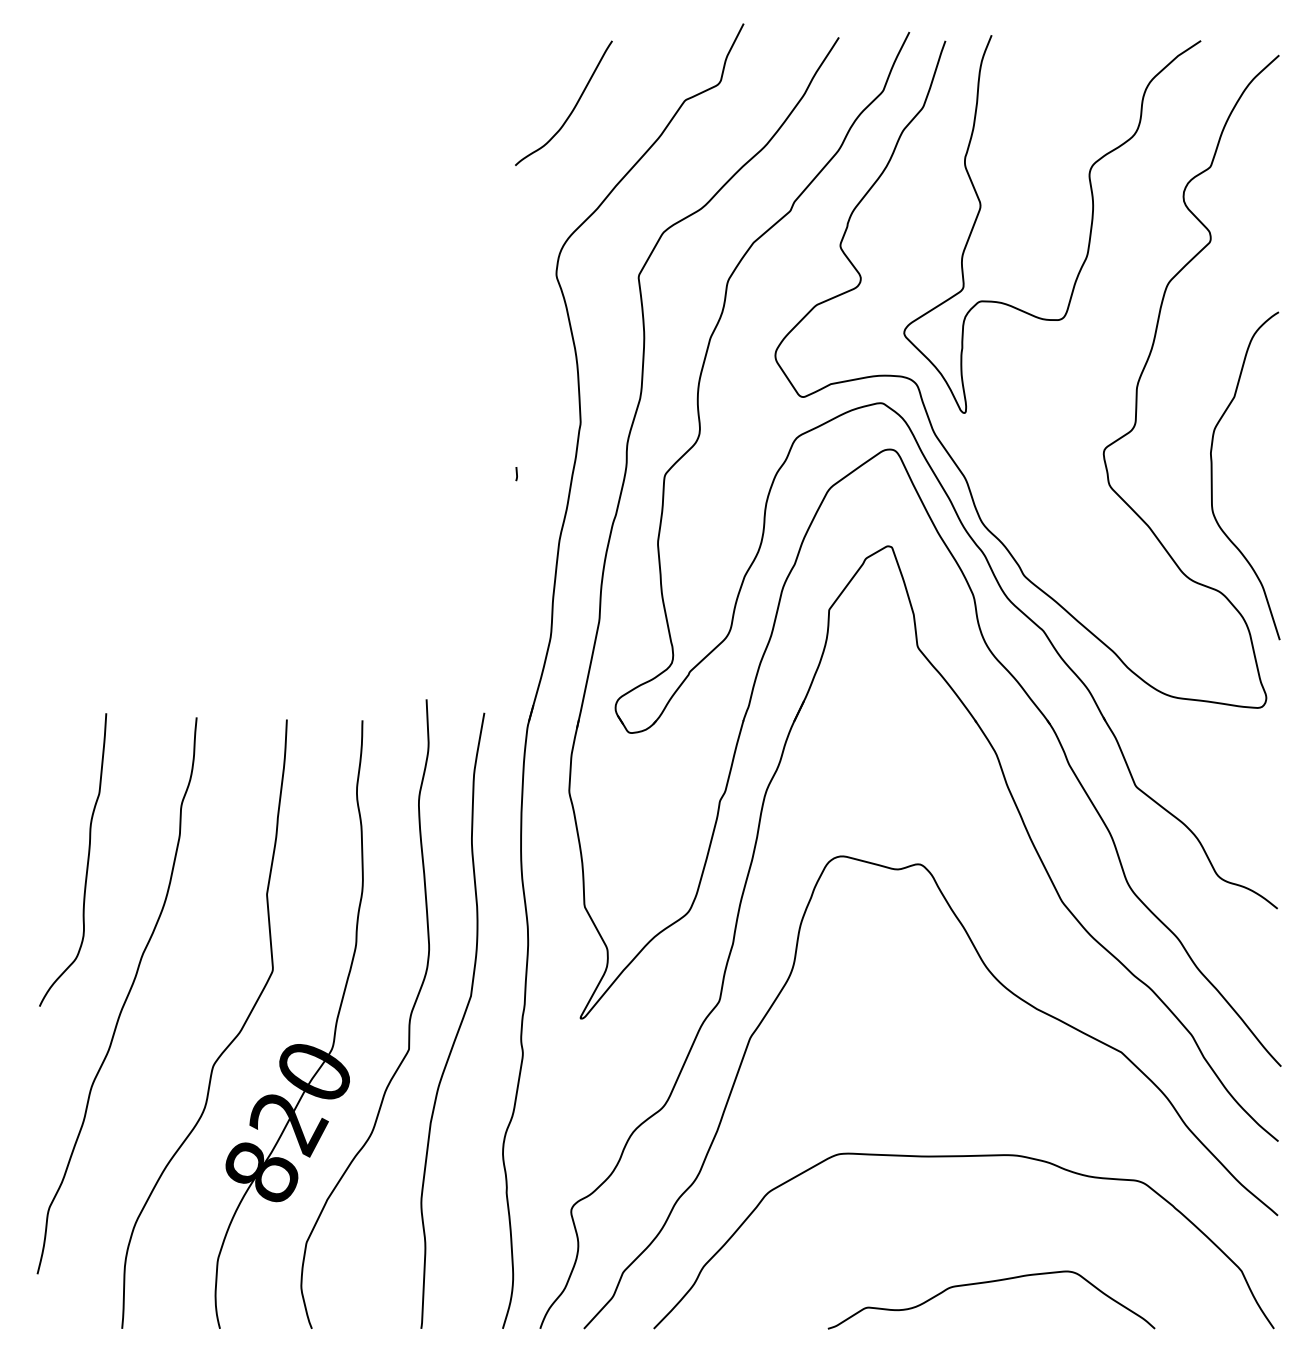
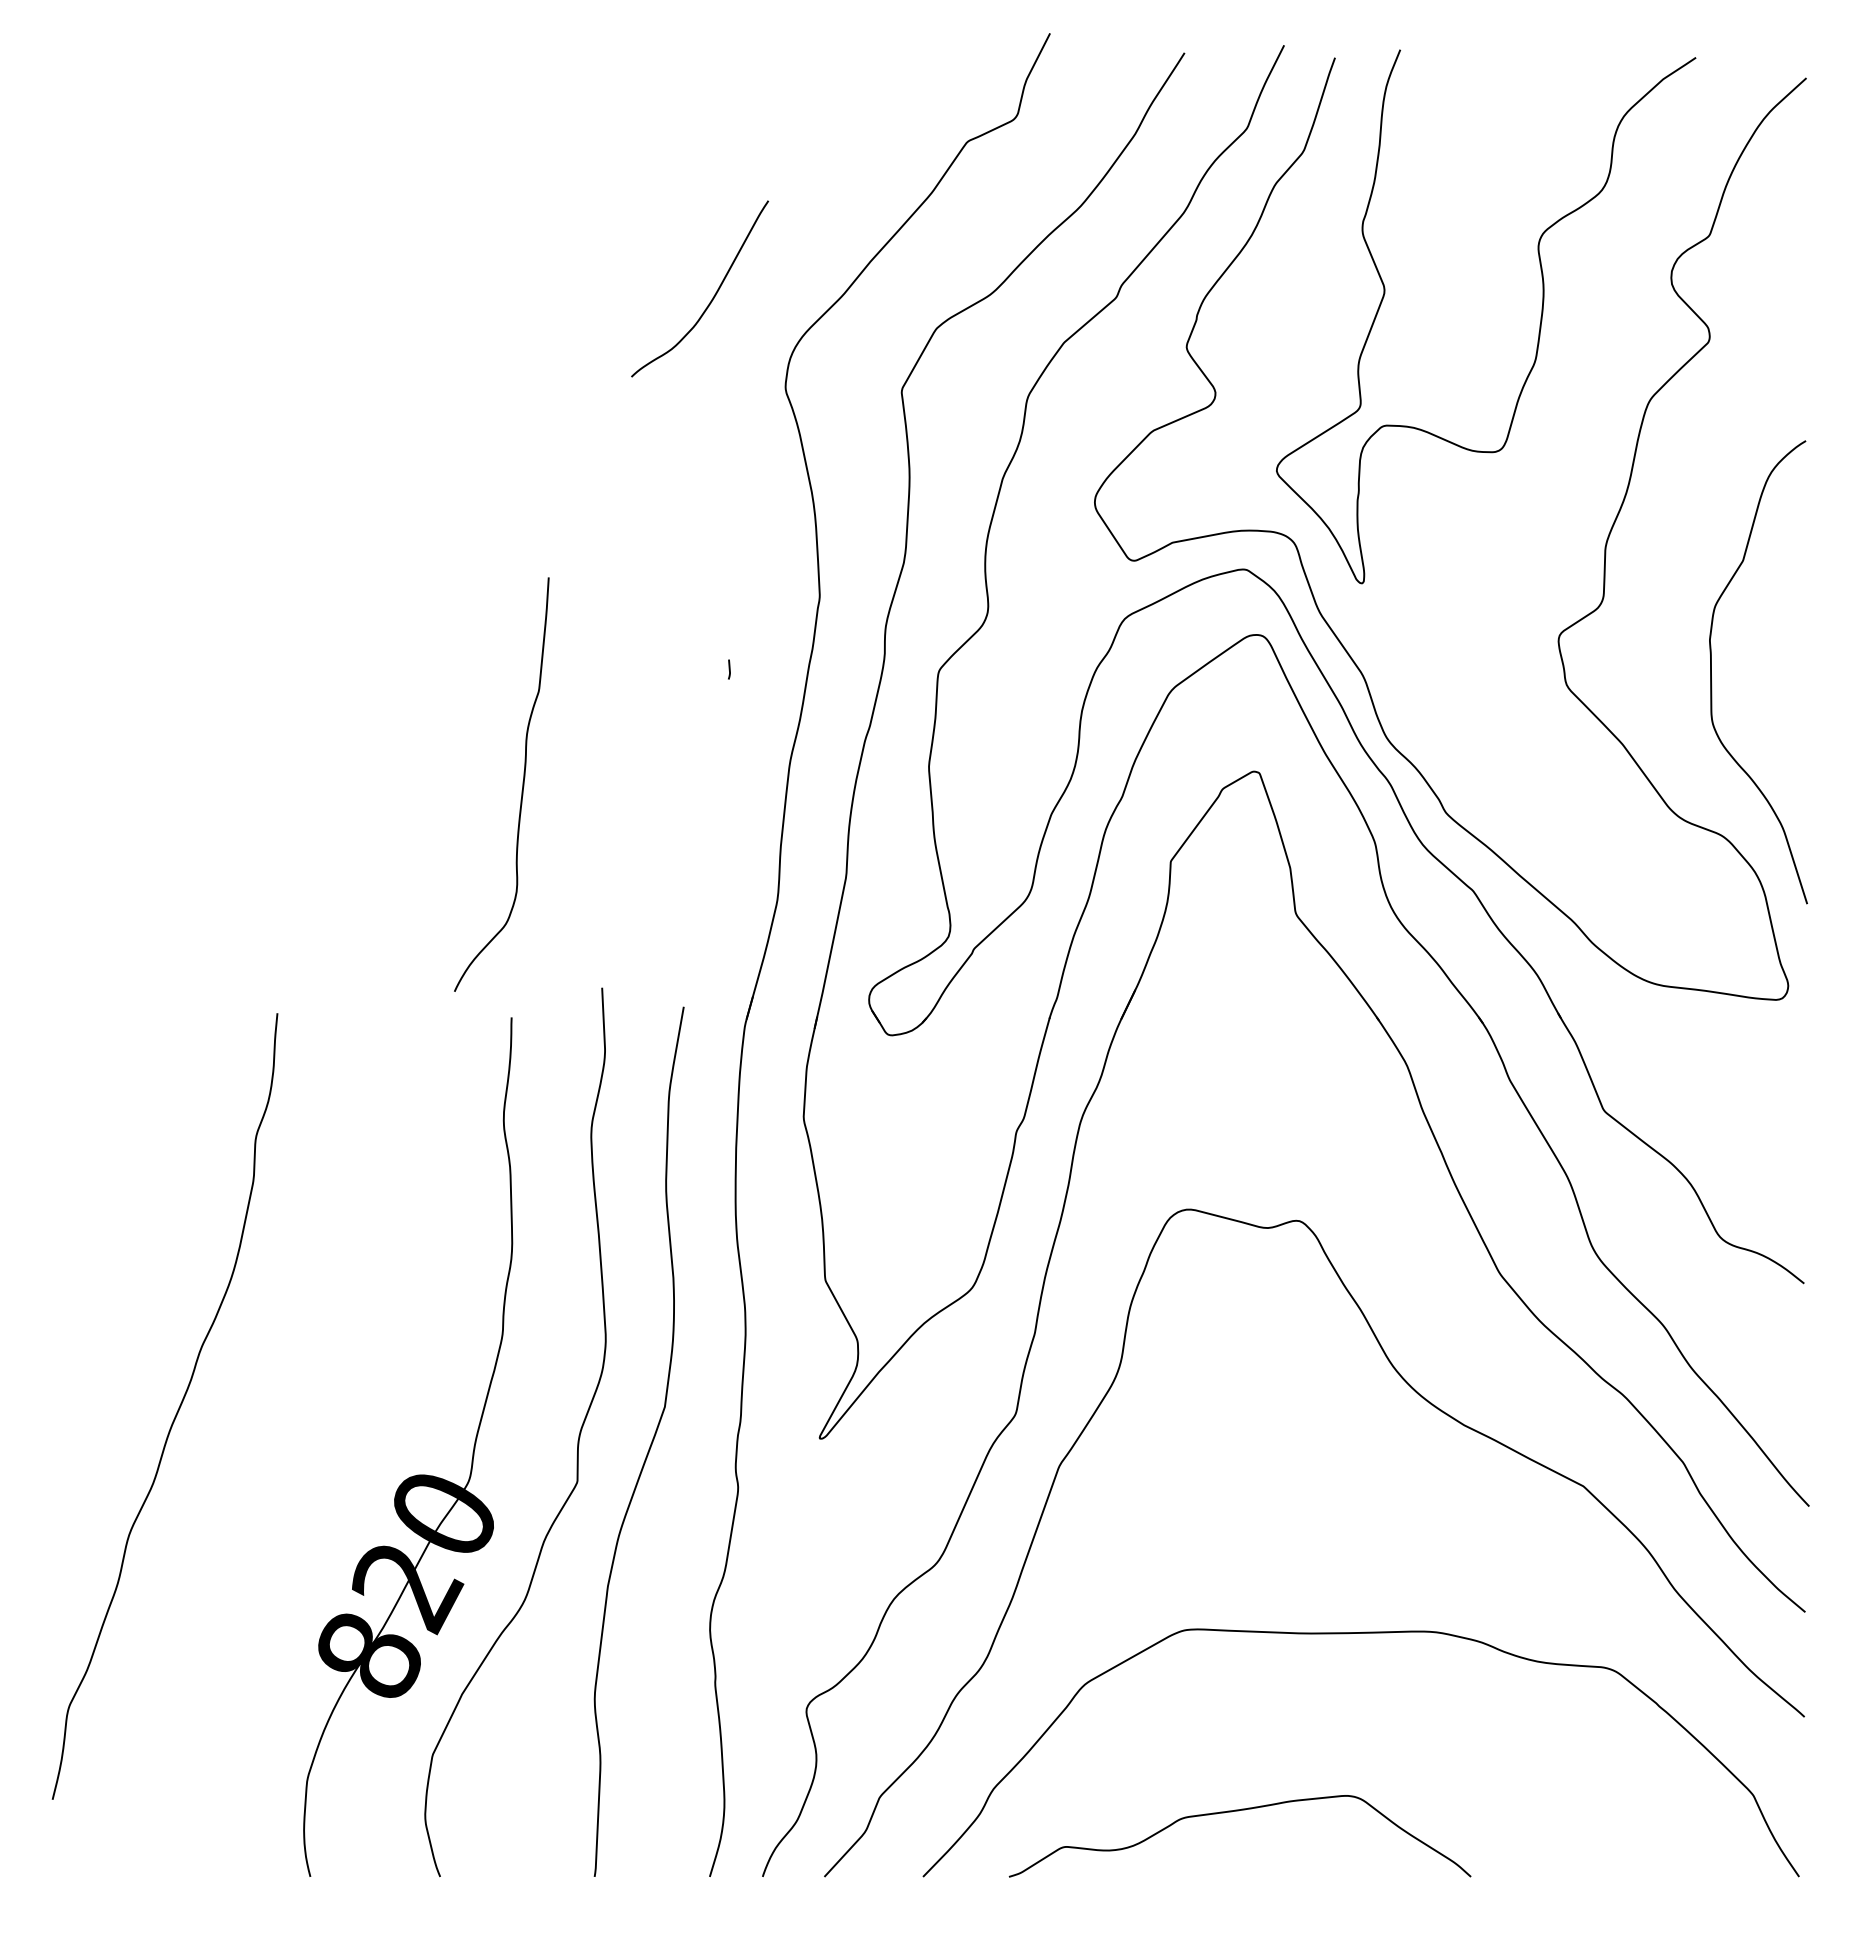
curve: (572, 109) -> (712, 297), moved
curve: (86, 864) -> (521, 790), moved
curve: (227, 1045) -> (321, 1476), removed
curve: (990, 1282) -> (1238, 1811), moved

